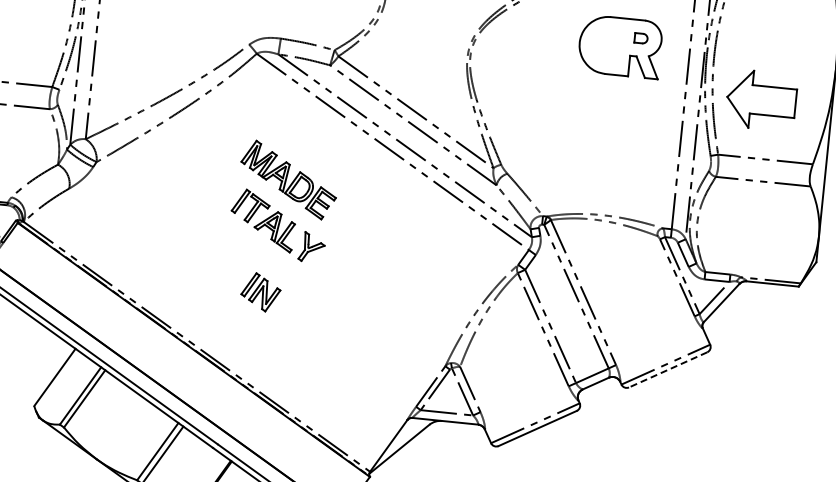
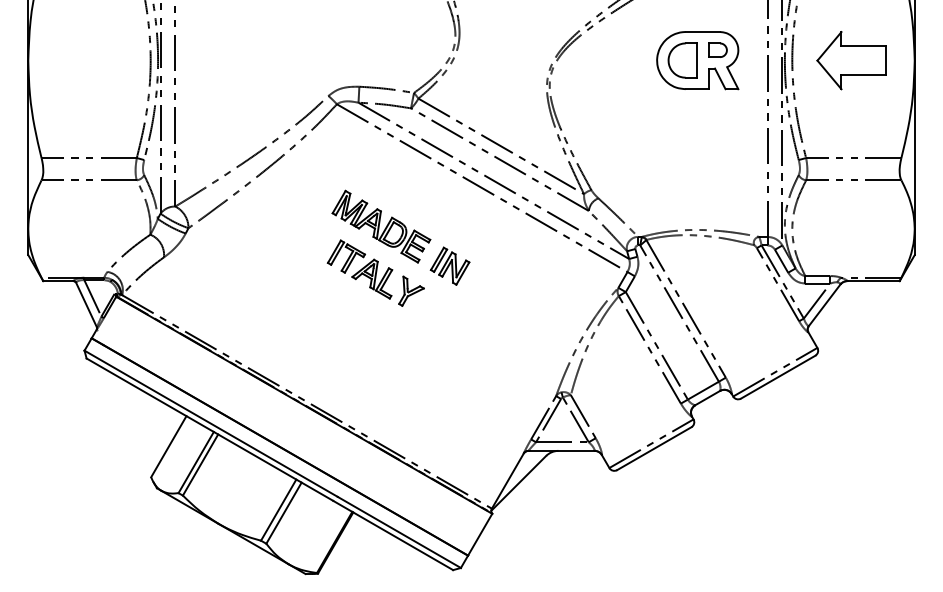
part: (640, 37) -> (717, 49), size x1.43
part: (605, 45) -> (682, 60), added
part: (761, 100) -> (851, 60), moved
part: (260, 291) -> (449, 265), moved
line: (668, 370) -> (778, 377), dashed -> solid

